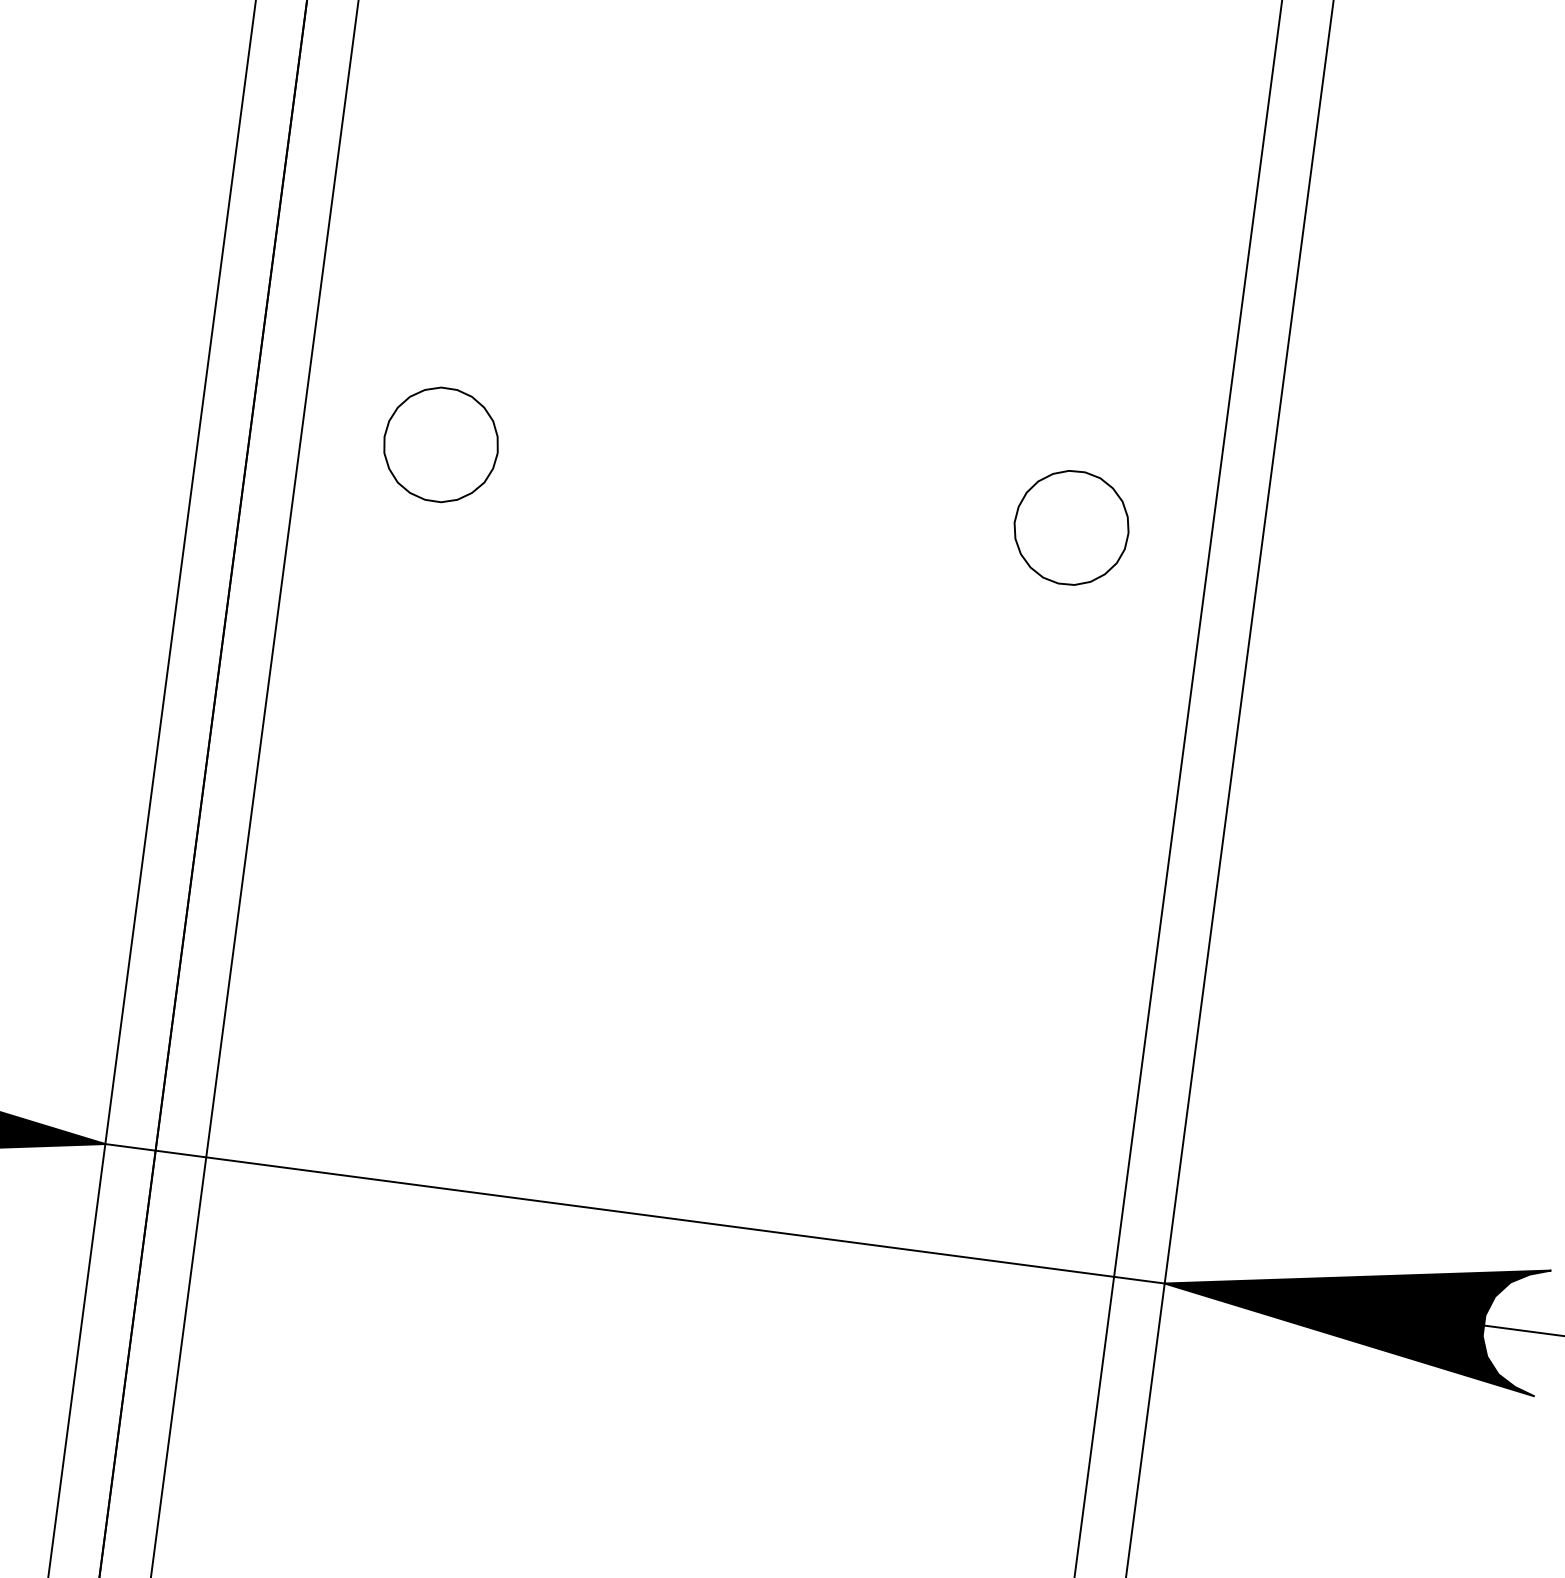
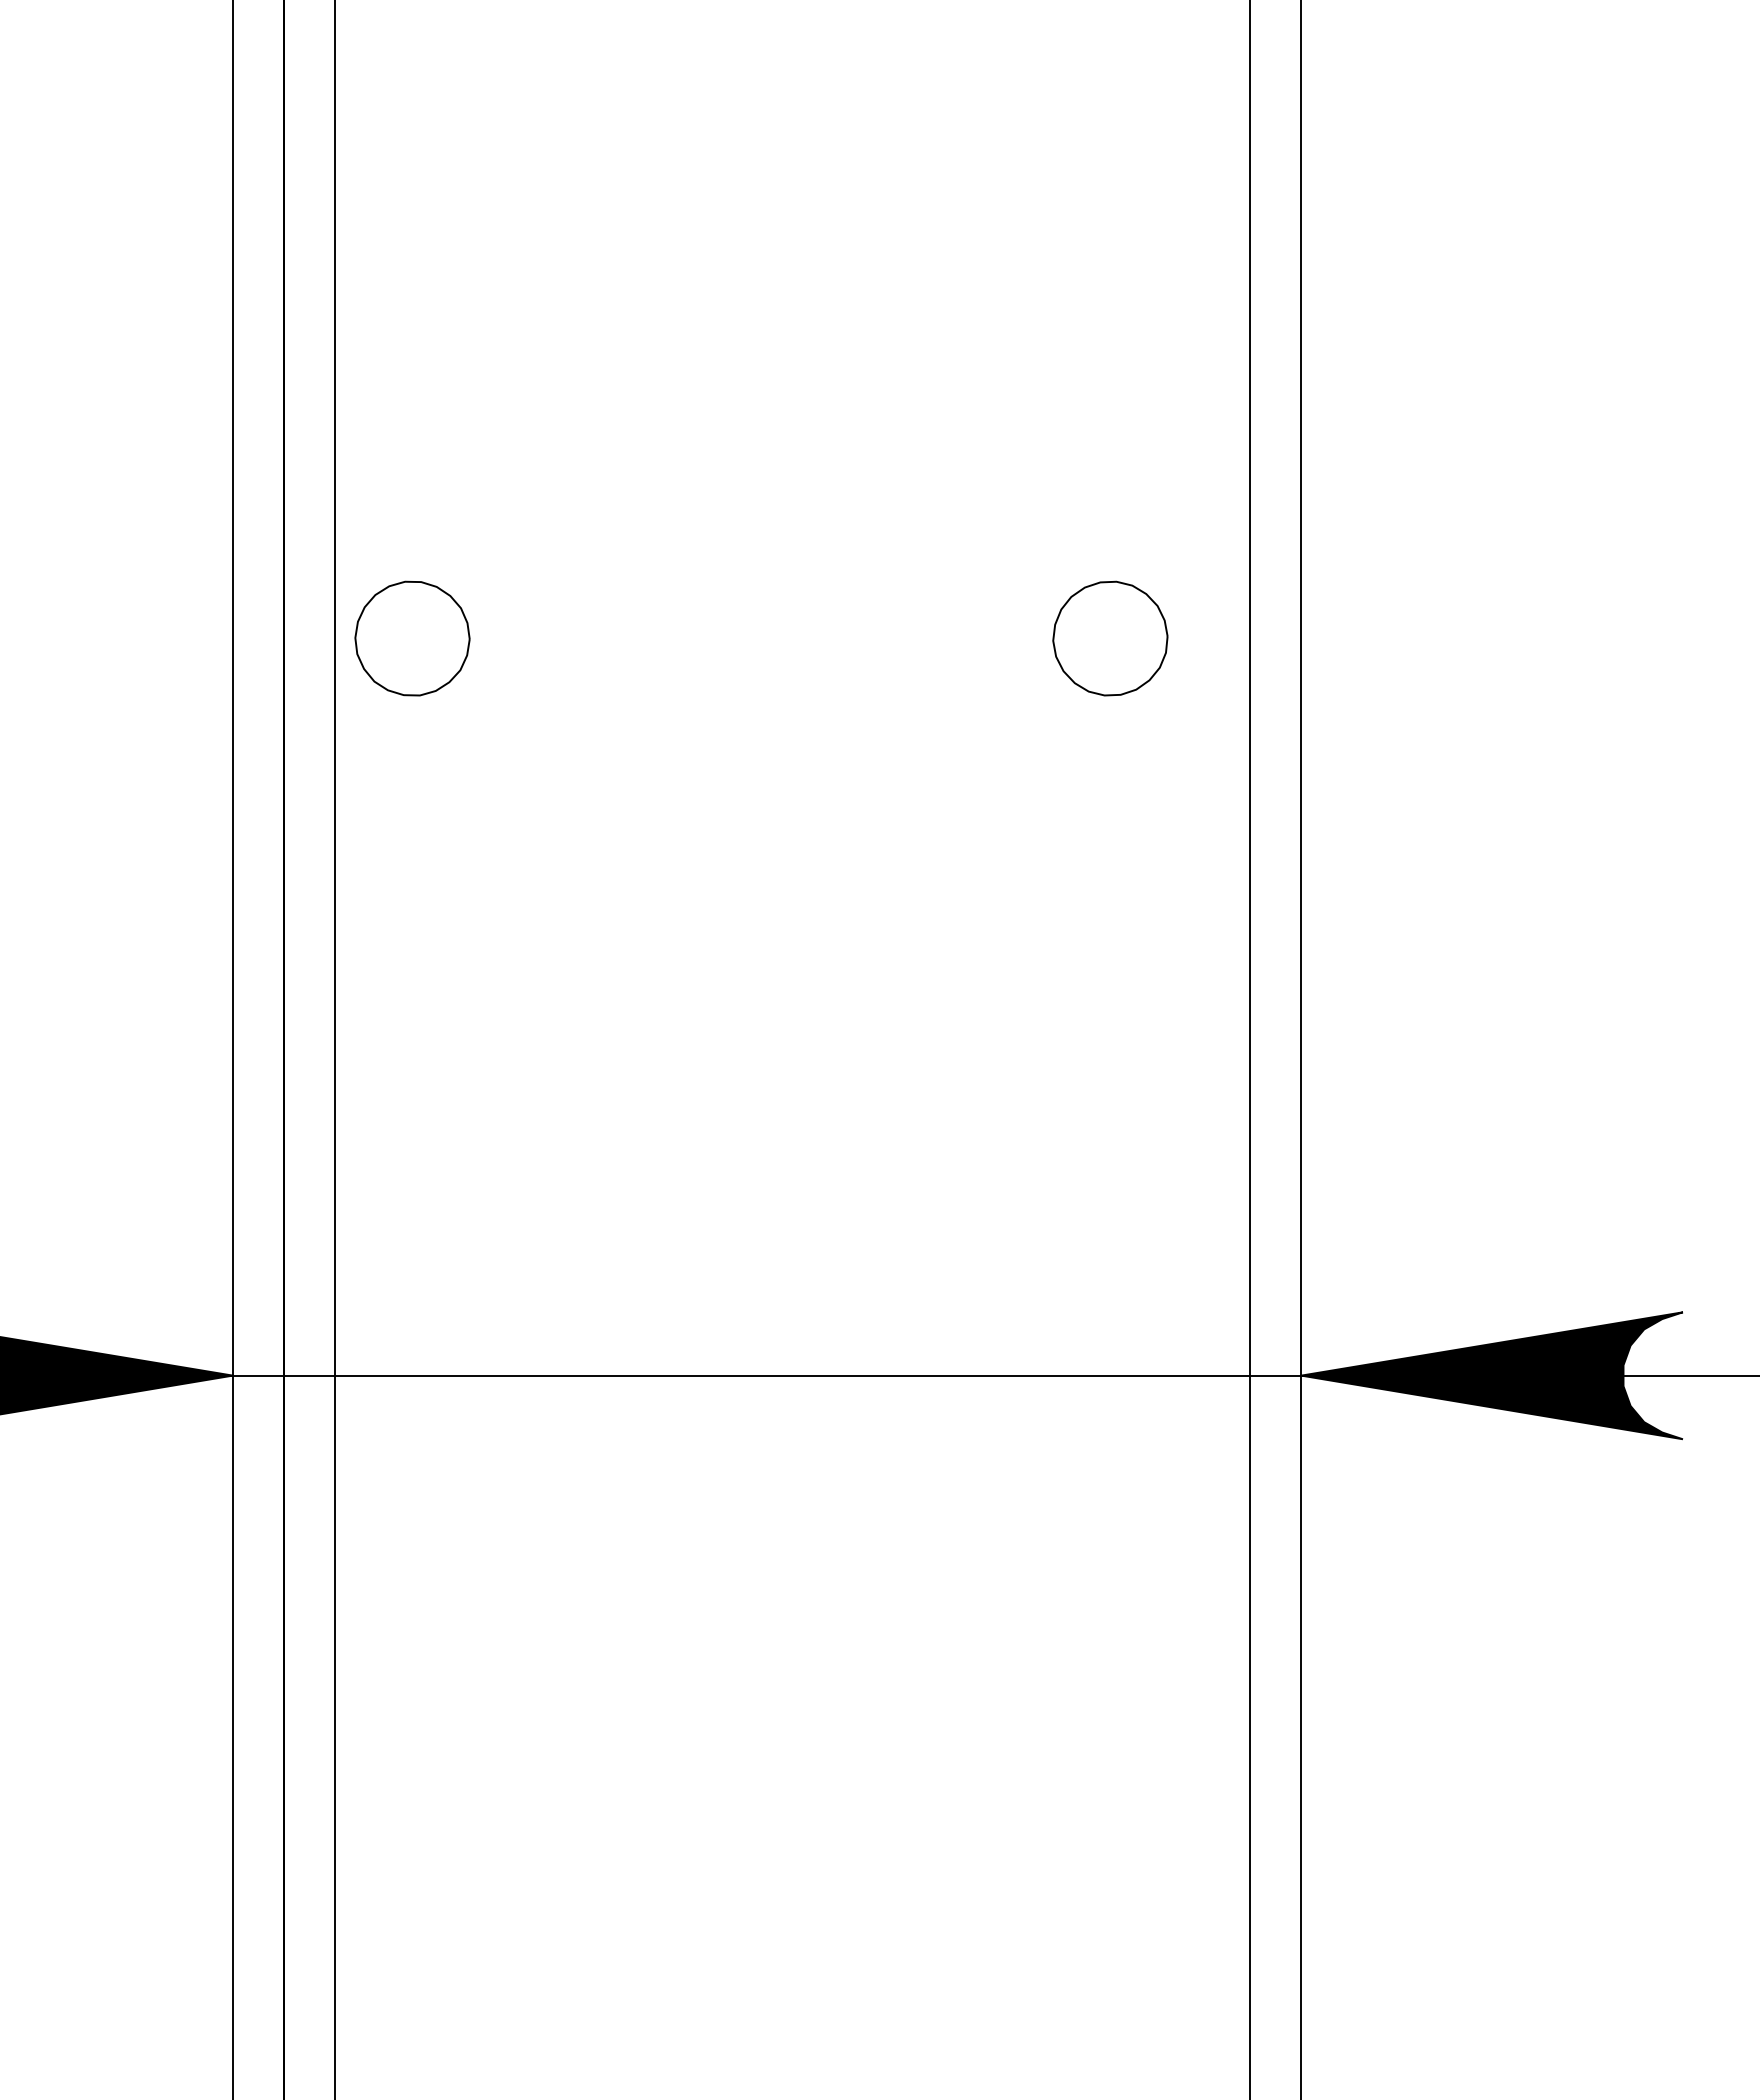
part: (441, 444) -> (412, 638), moved

